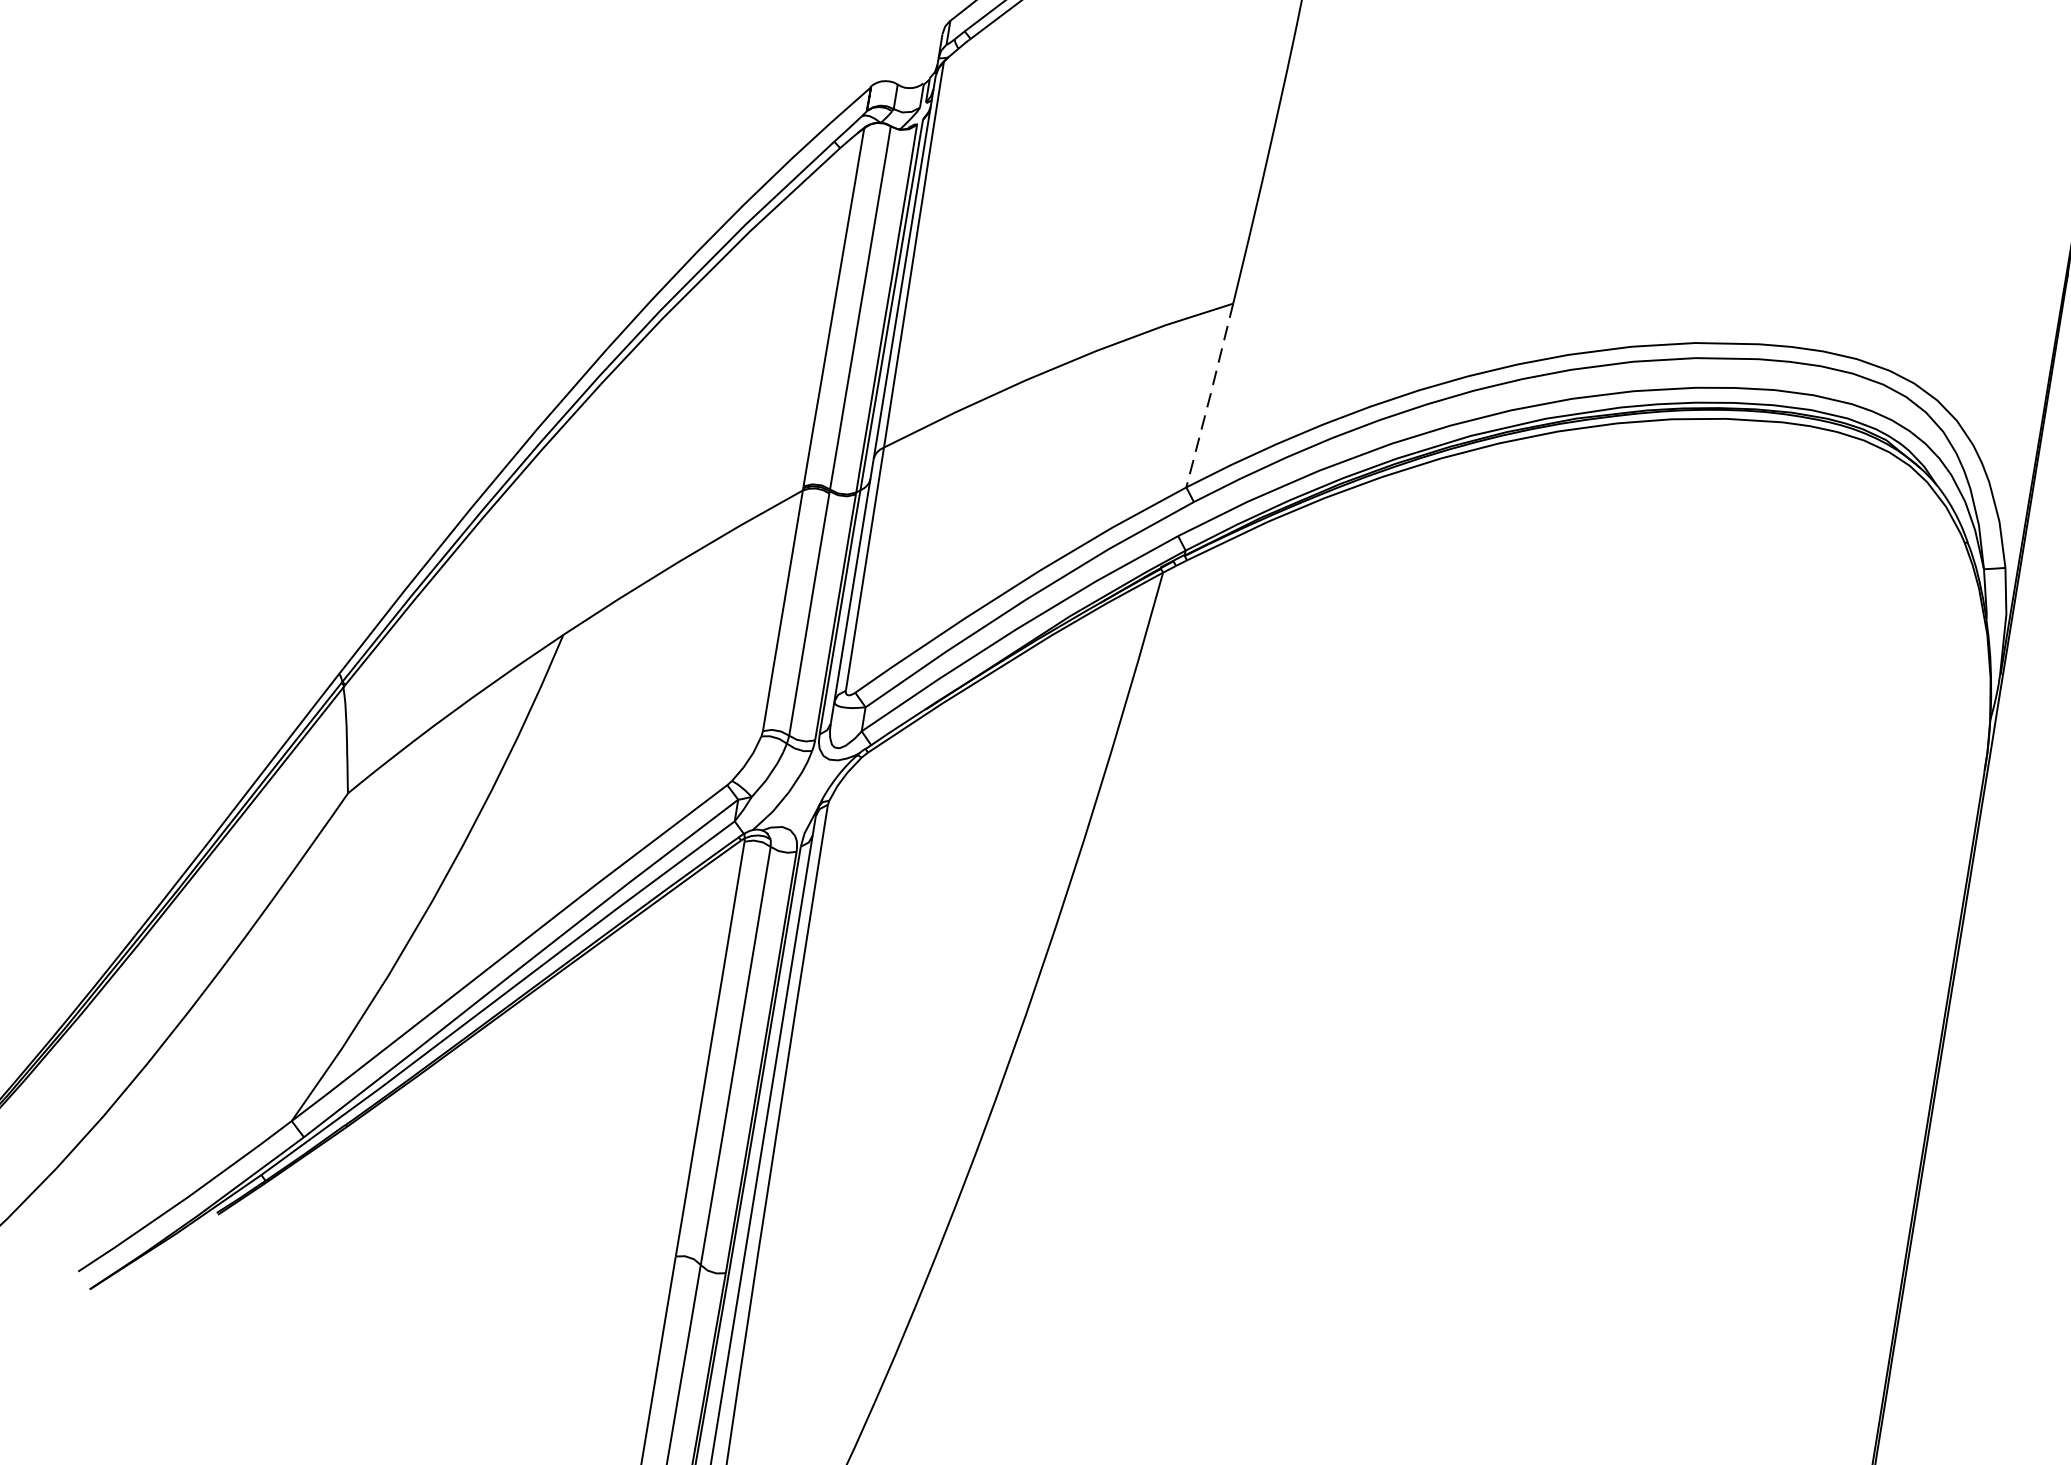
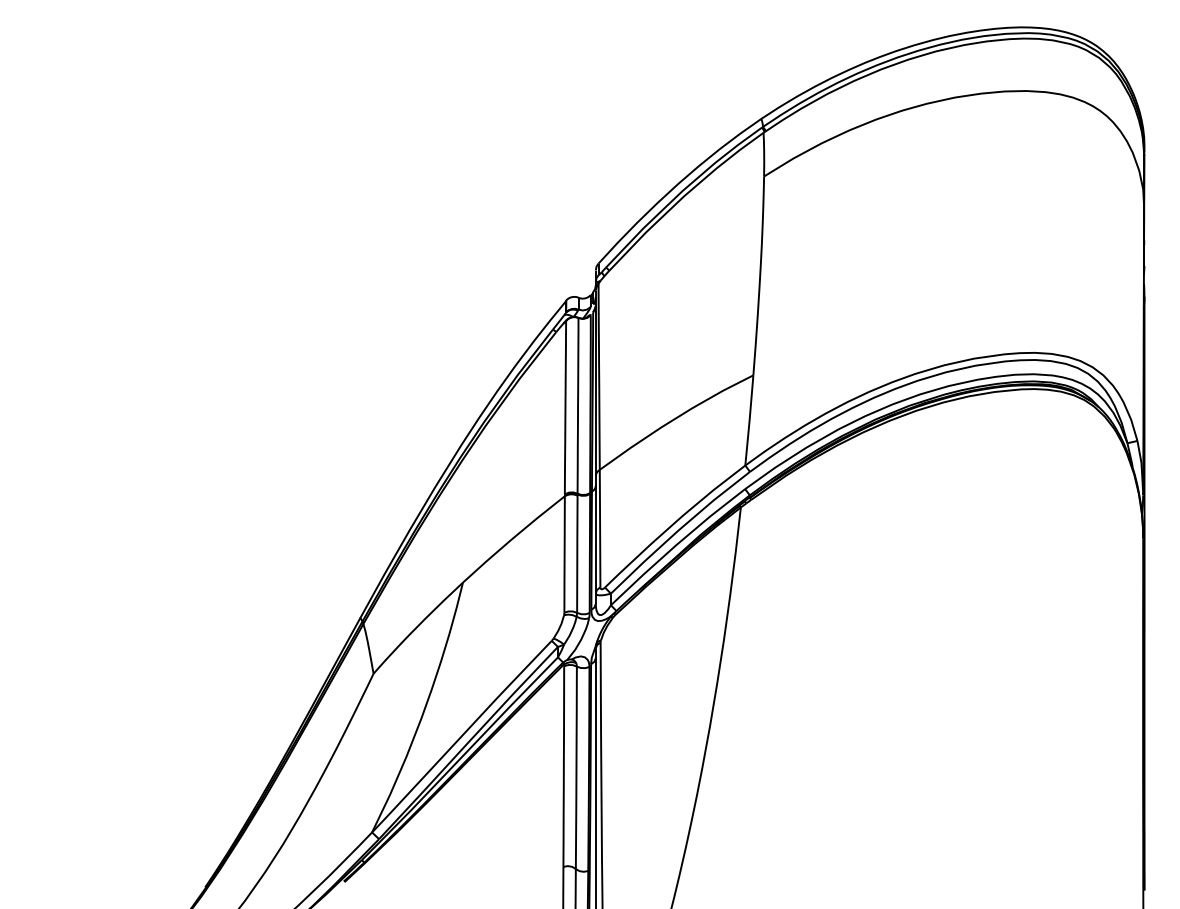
line: (1210, 395) -> (749, 420), dashed -> solid

